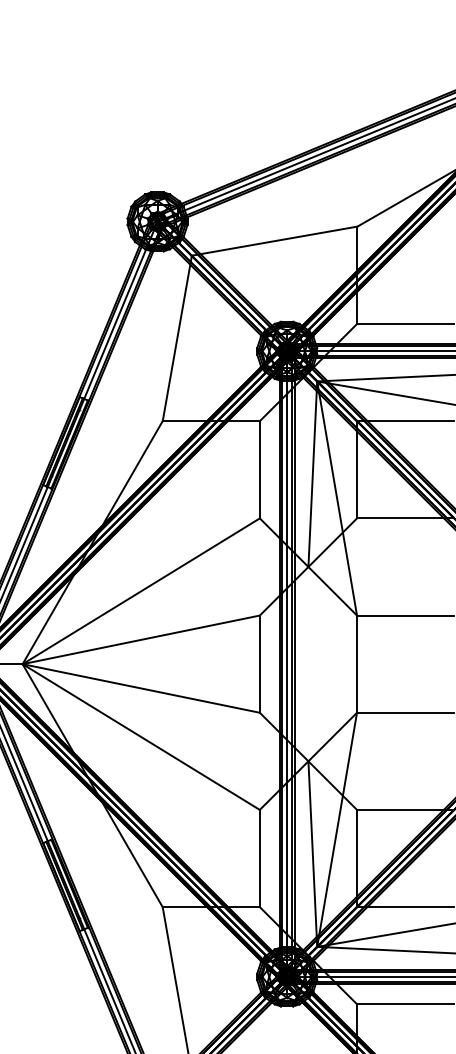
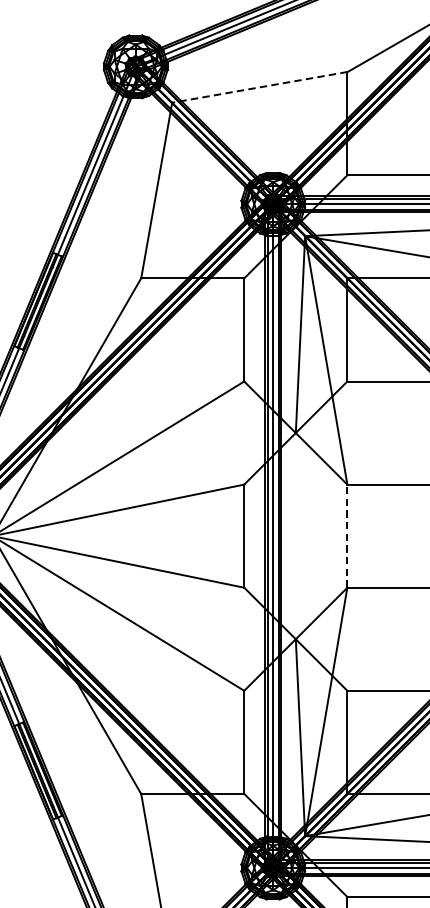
line: (274, 241) -> (259, 87), solid -> dashed
line: (357, 664) -> (347, 536), solid -> dashed

